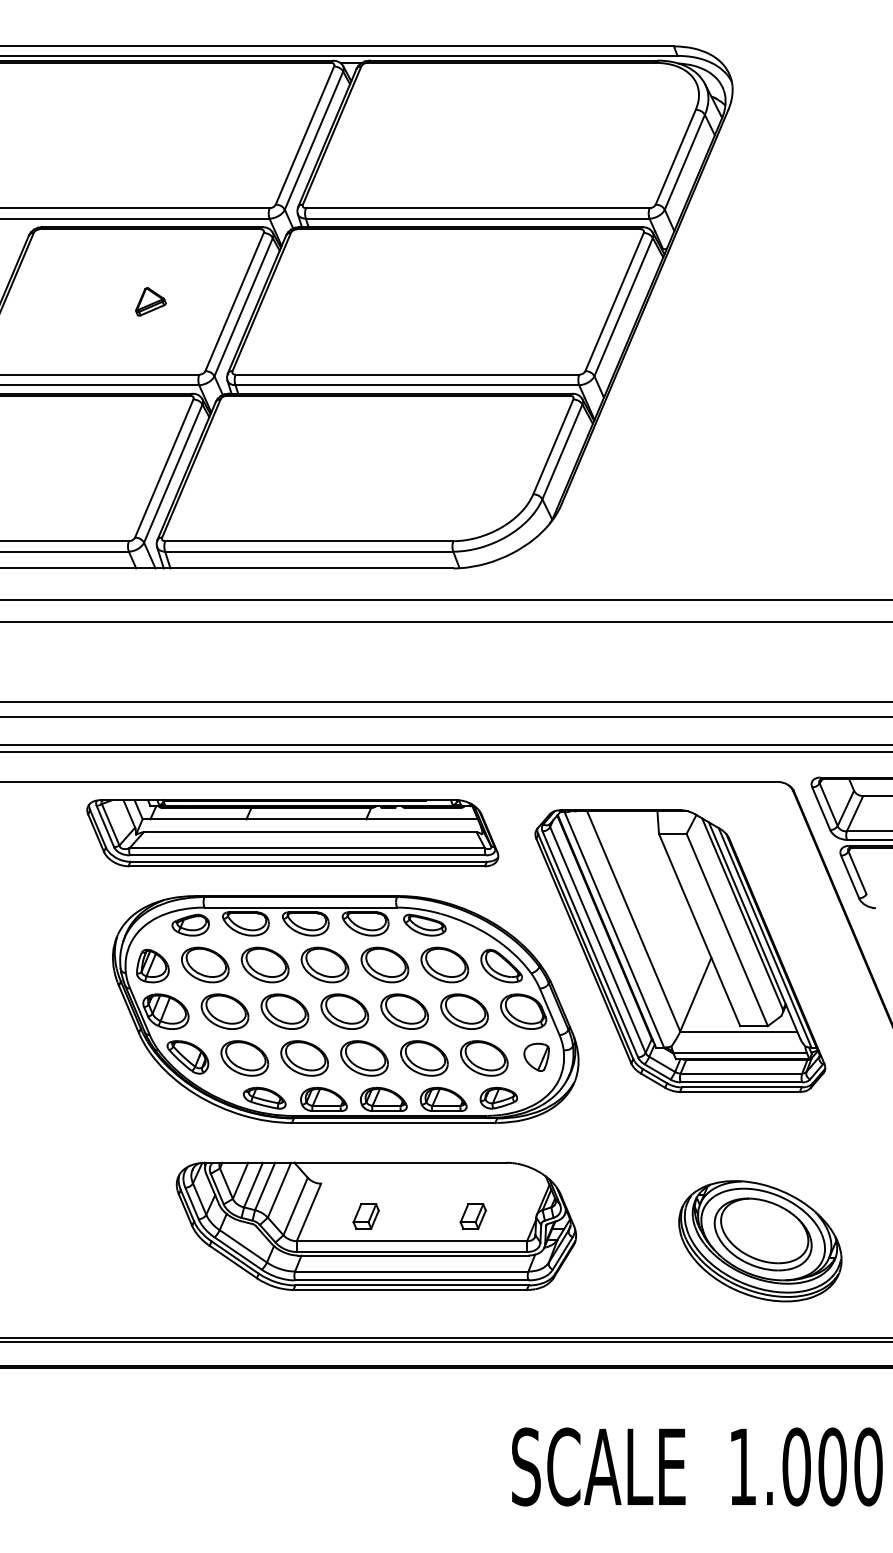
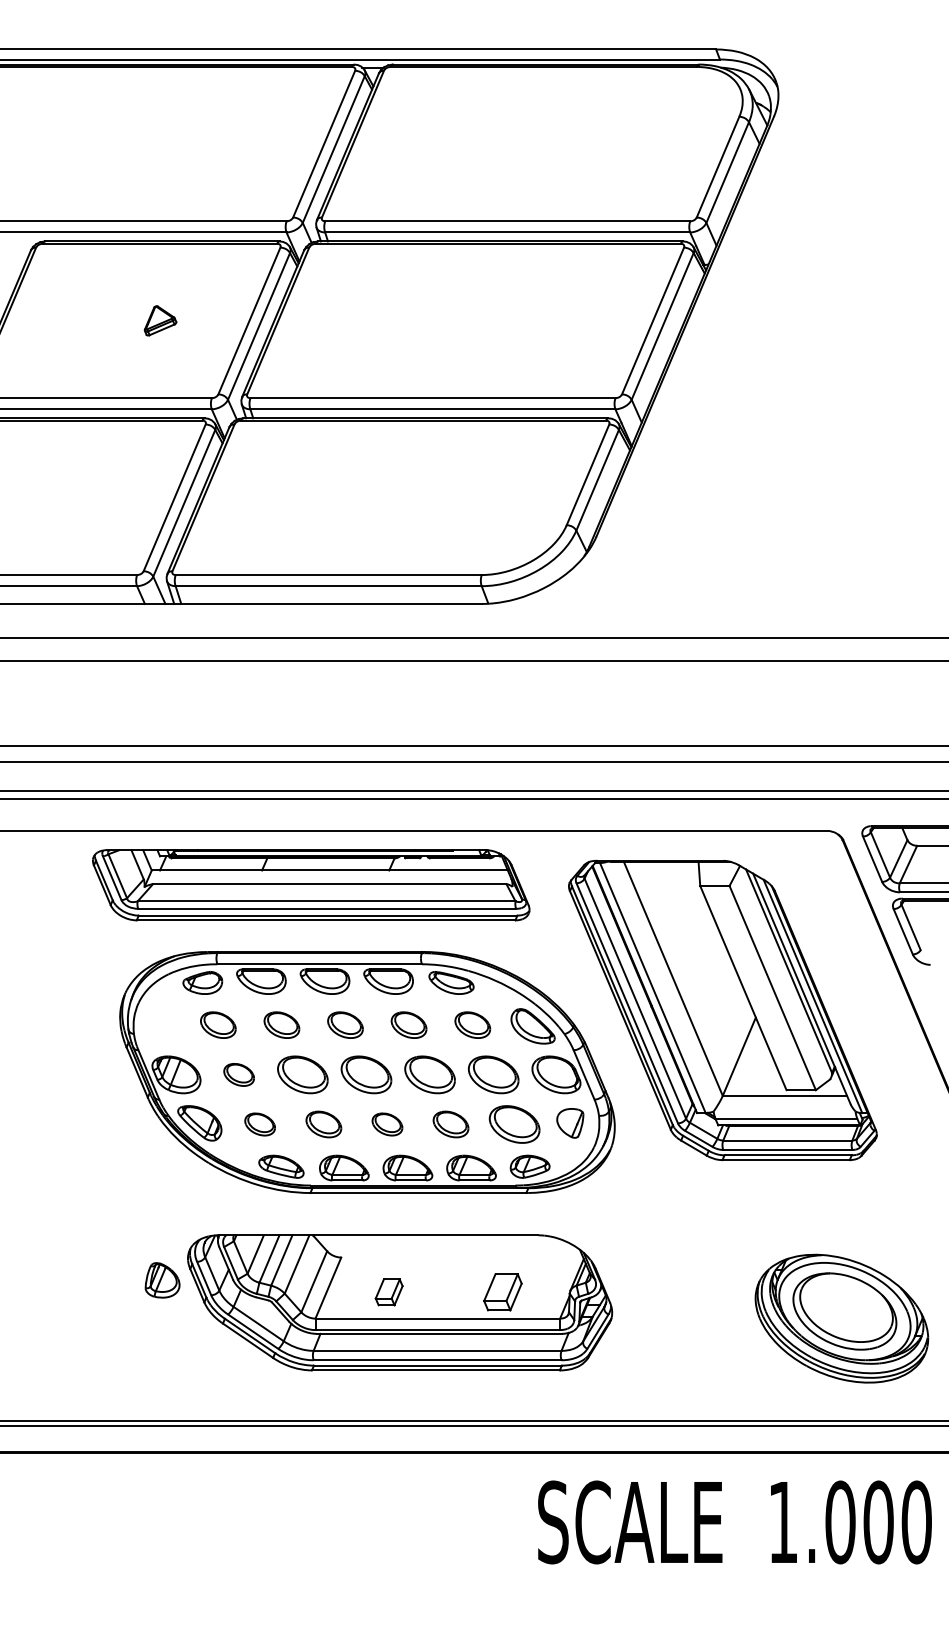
part: (205, 964) -> (218, 1024), size x0.7
part: (264, 964) -> (281, 1024), size x0.7
part: (325, 964) -> (345, 1024), size x0.7
part: (384, 964) -> (408, 1024), size x0.7
part: (444, 964) -> (472, 1024), size x0.7
part: (152, 966) -> (162, 1280), moved
part: (224, 1011) -> (238, 1074), size x0.6
part: (244, 1058) -> (259, 1124), size x0.6
part: (304, 1058) -> (323, 1124), size x0.7
part: (364, 1058) -> (387, 1124), size x0.6
part: (423, 1058) -> (450, 1124), size x0.7
part: (472, 1216) -> (502, 1292), size x1.4
part: (759, 1241) -> (841, 1318), moved
text: (696, 1467) -> (734, 1522), moved

